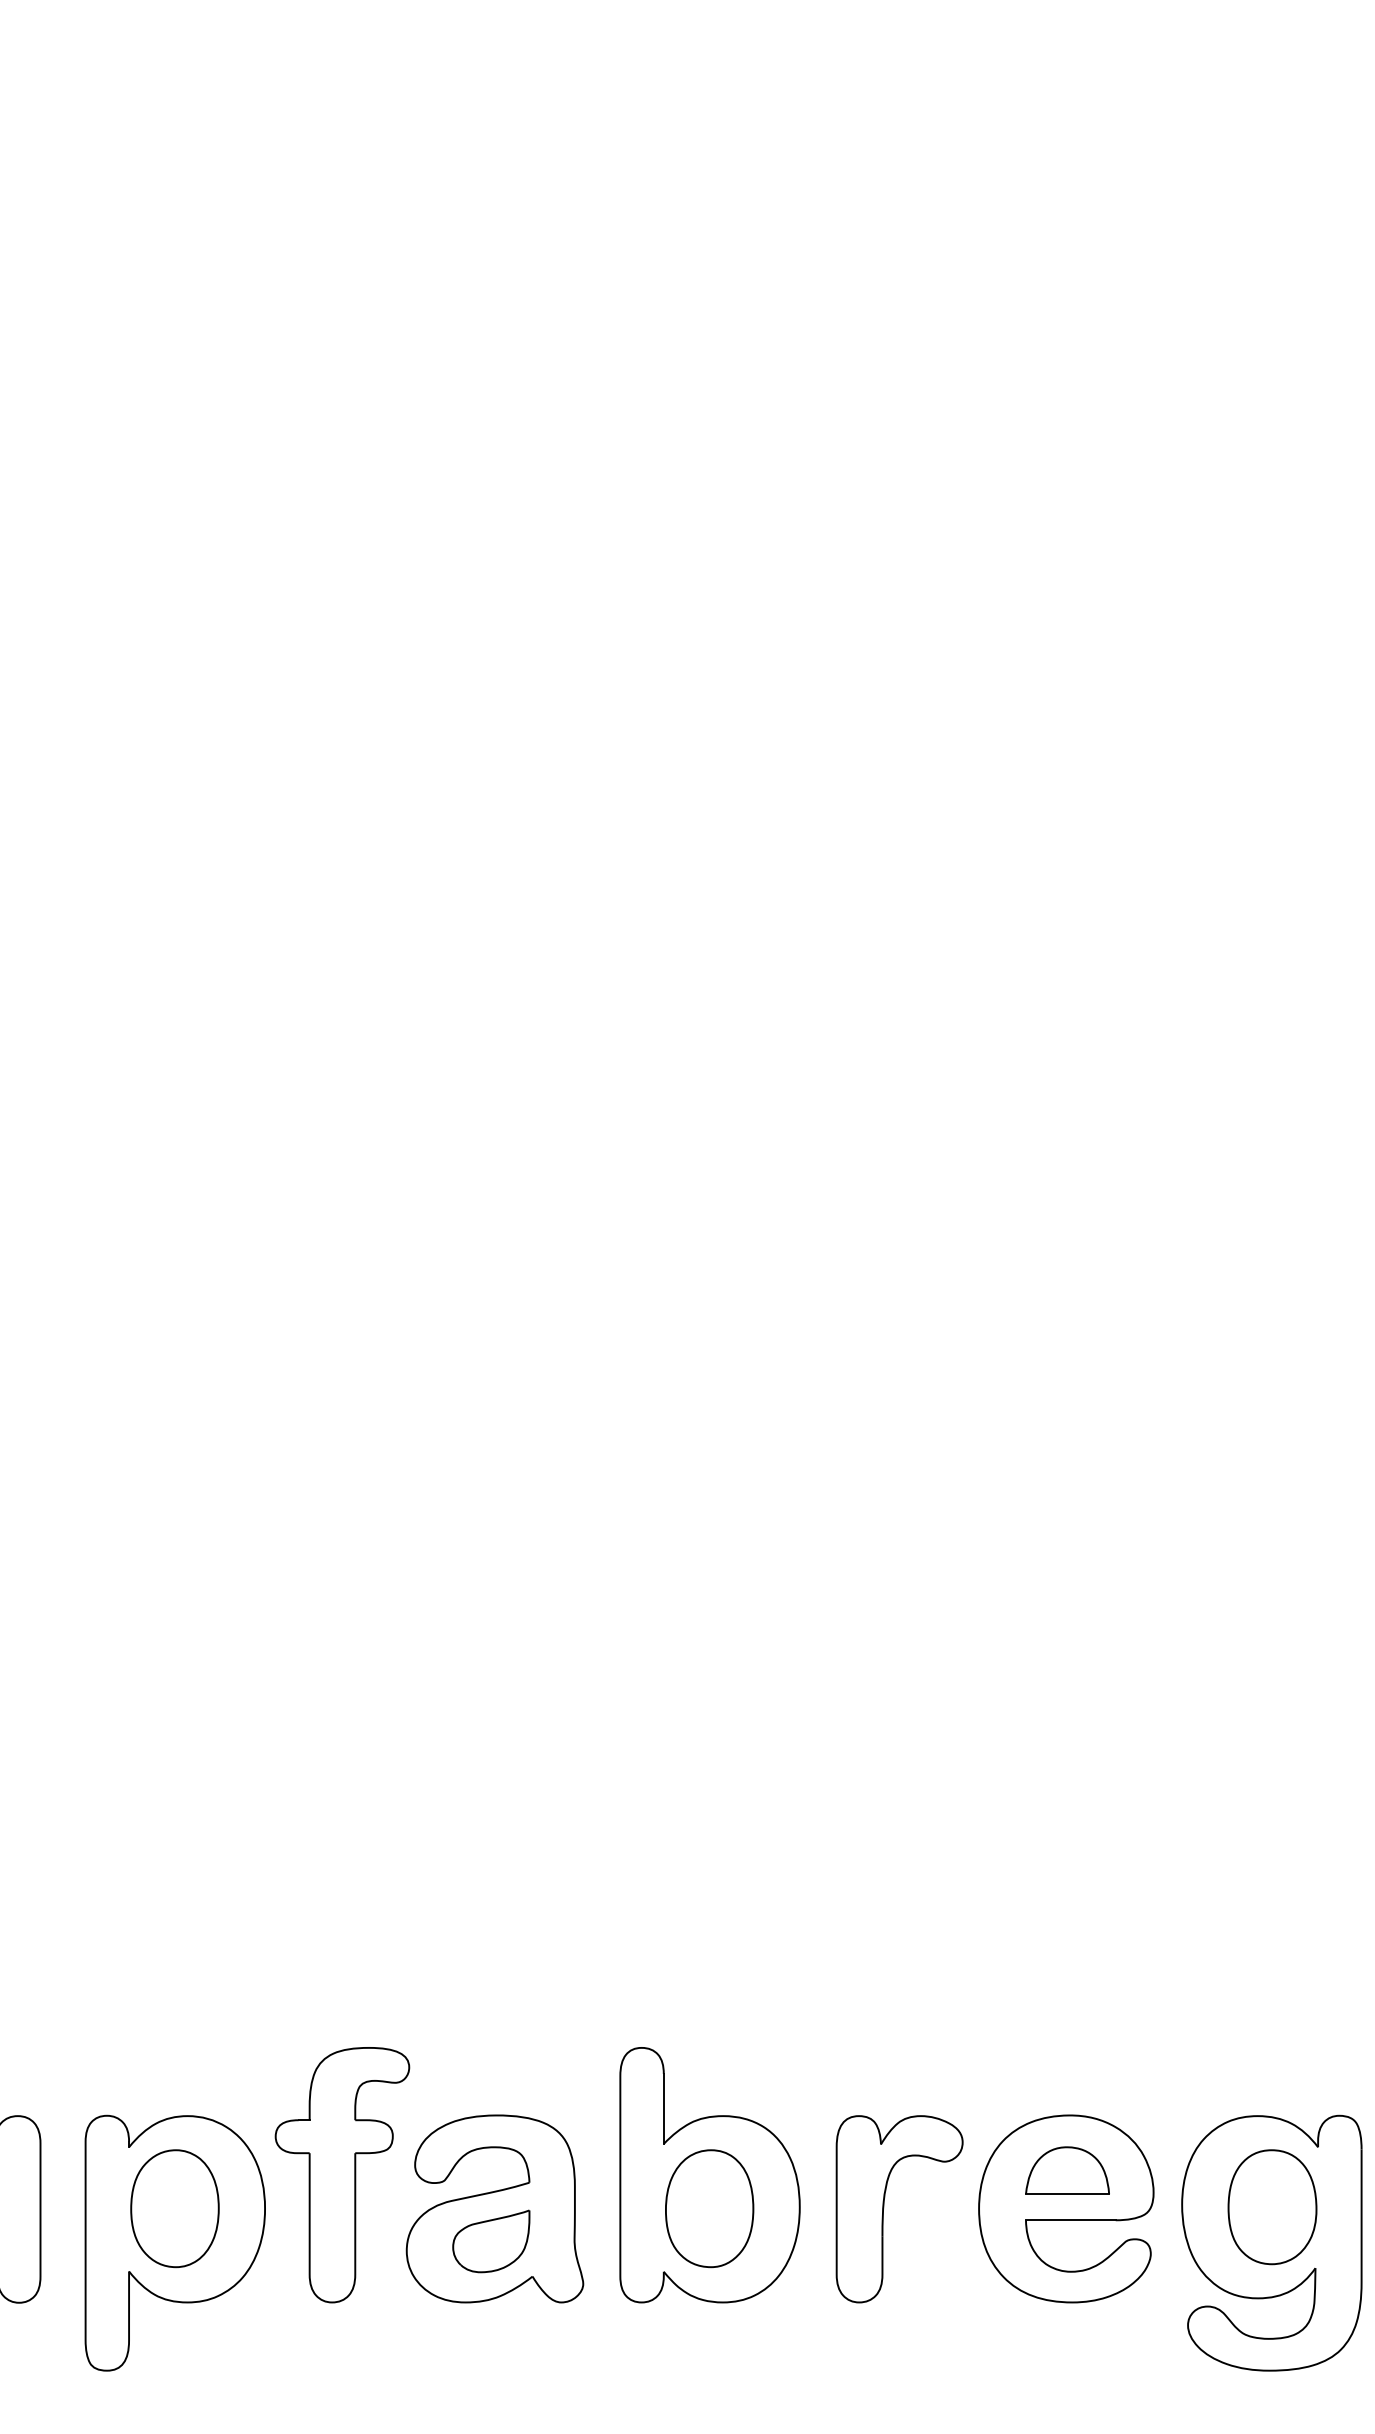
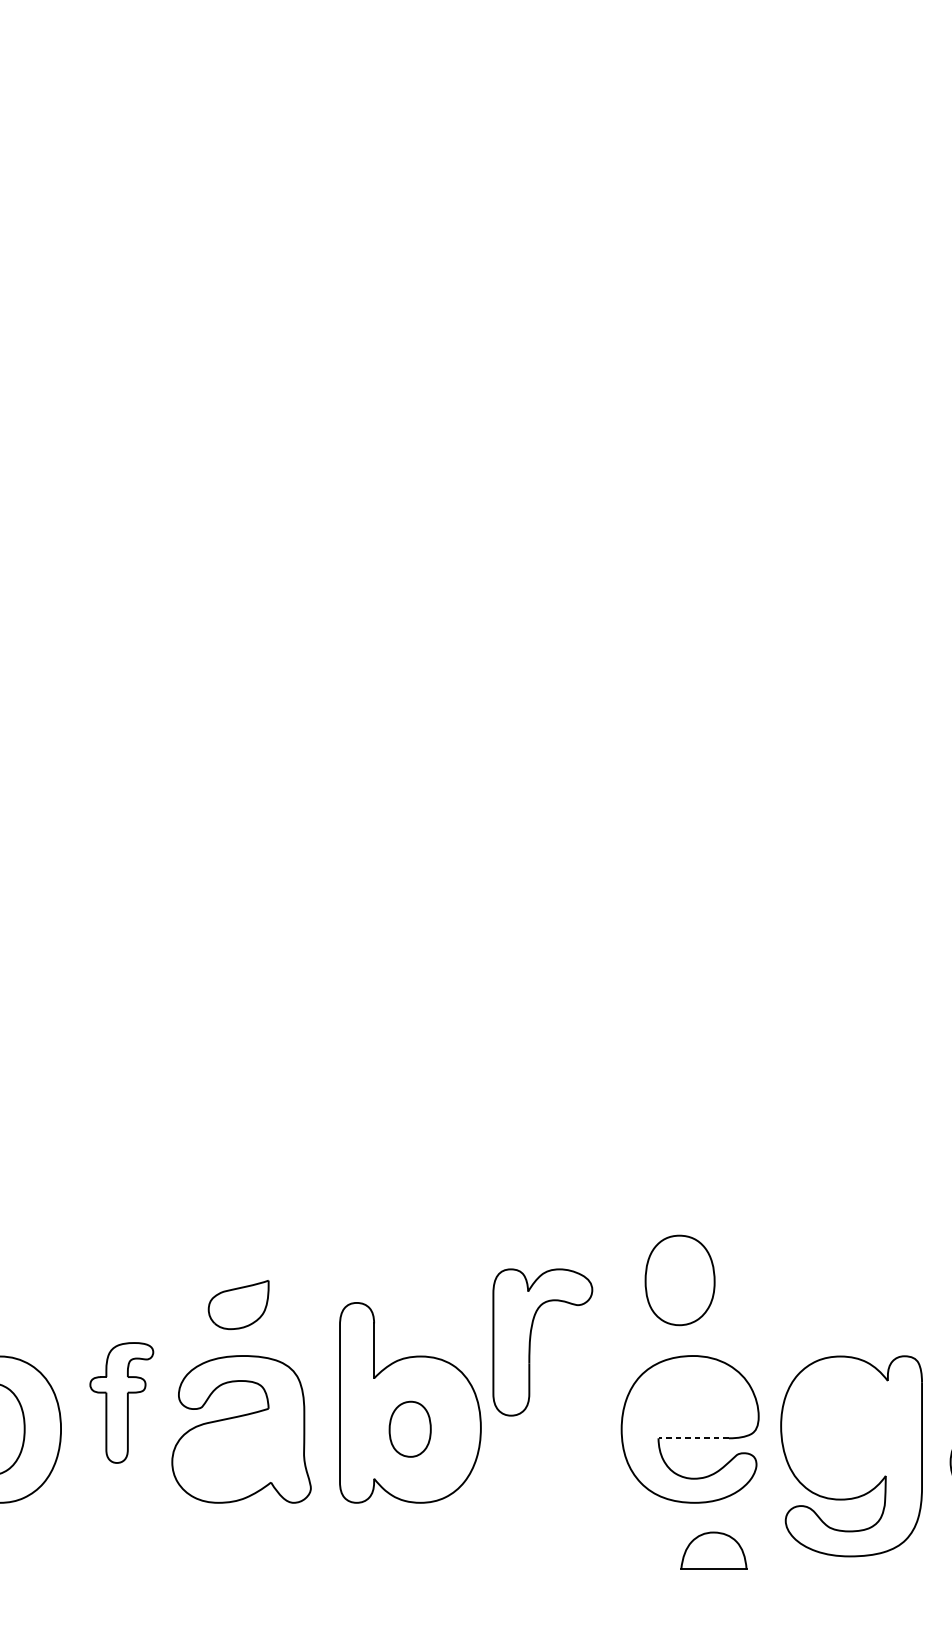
part: (1067, 2170) -> (713, 1550), moved
part: (342, 2175) -> (121, 1403), size x0.6
part: (884, 2207) -> (530, 1341), moved
part: (1272, 2207) -> (680, 1280), moved
part: (709, 2208) -> (410, 1429), size x0.6
line: (1070, 2220) -> (693, 1438), solid -> dashed
part: (491, 2241) -> (238, 1305), moved

